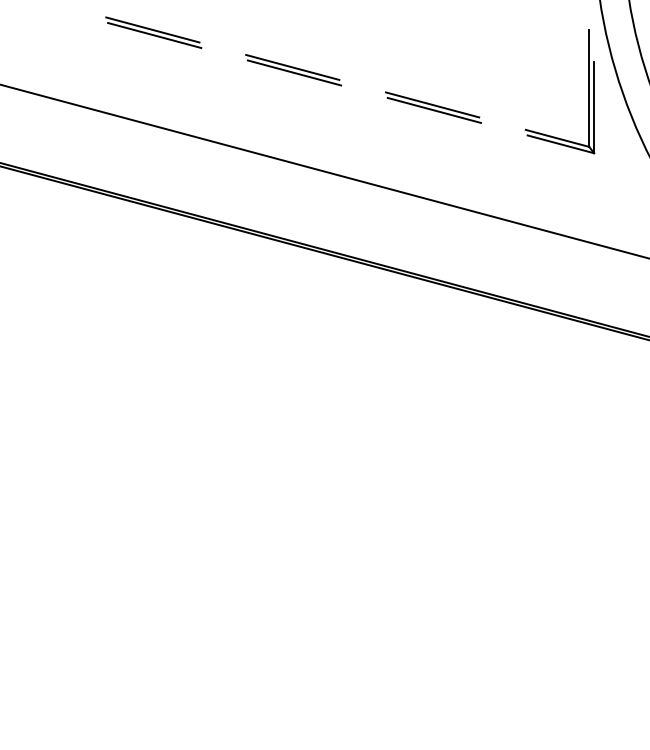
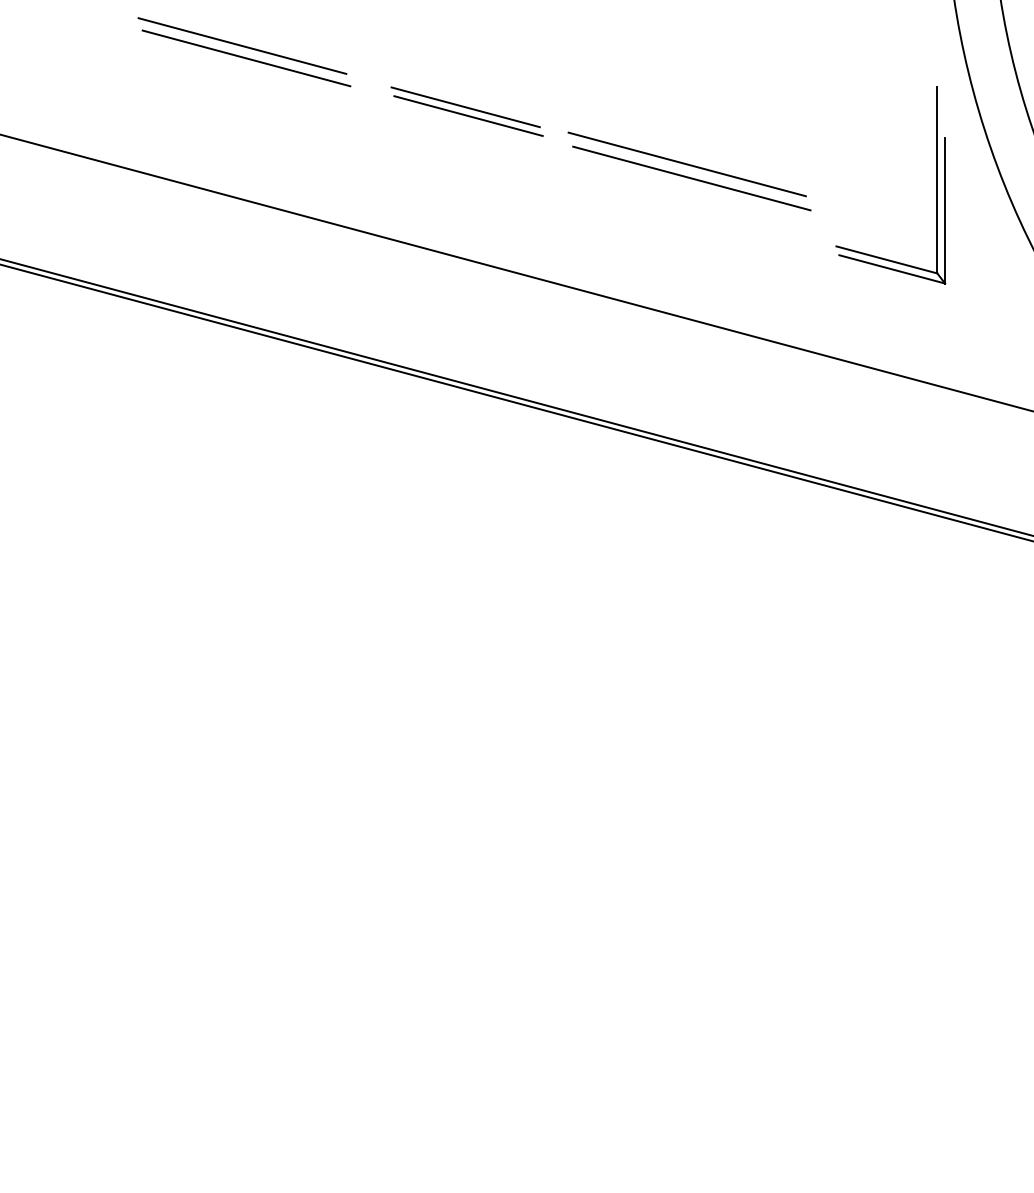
part: (153, 32) -> (244, 51), size x1.4
part: (588, 91) -> (936, 185), moved
part: (433, 107) -> (689, 170), size x1.6

